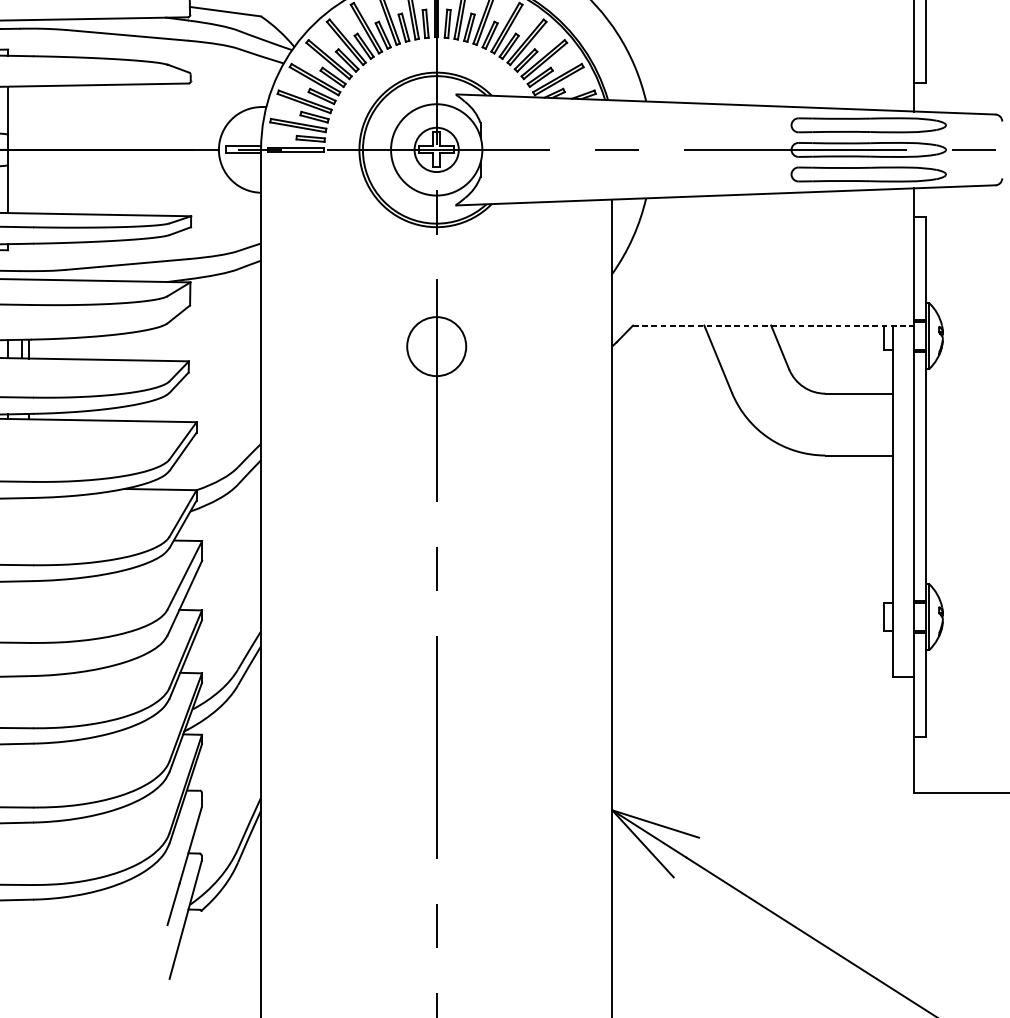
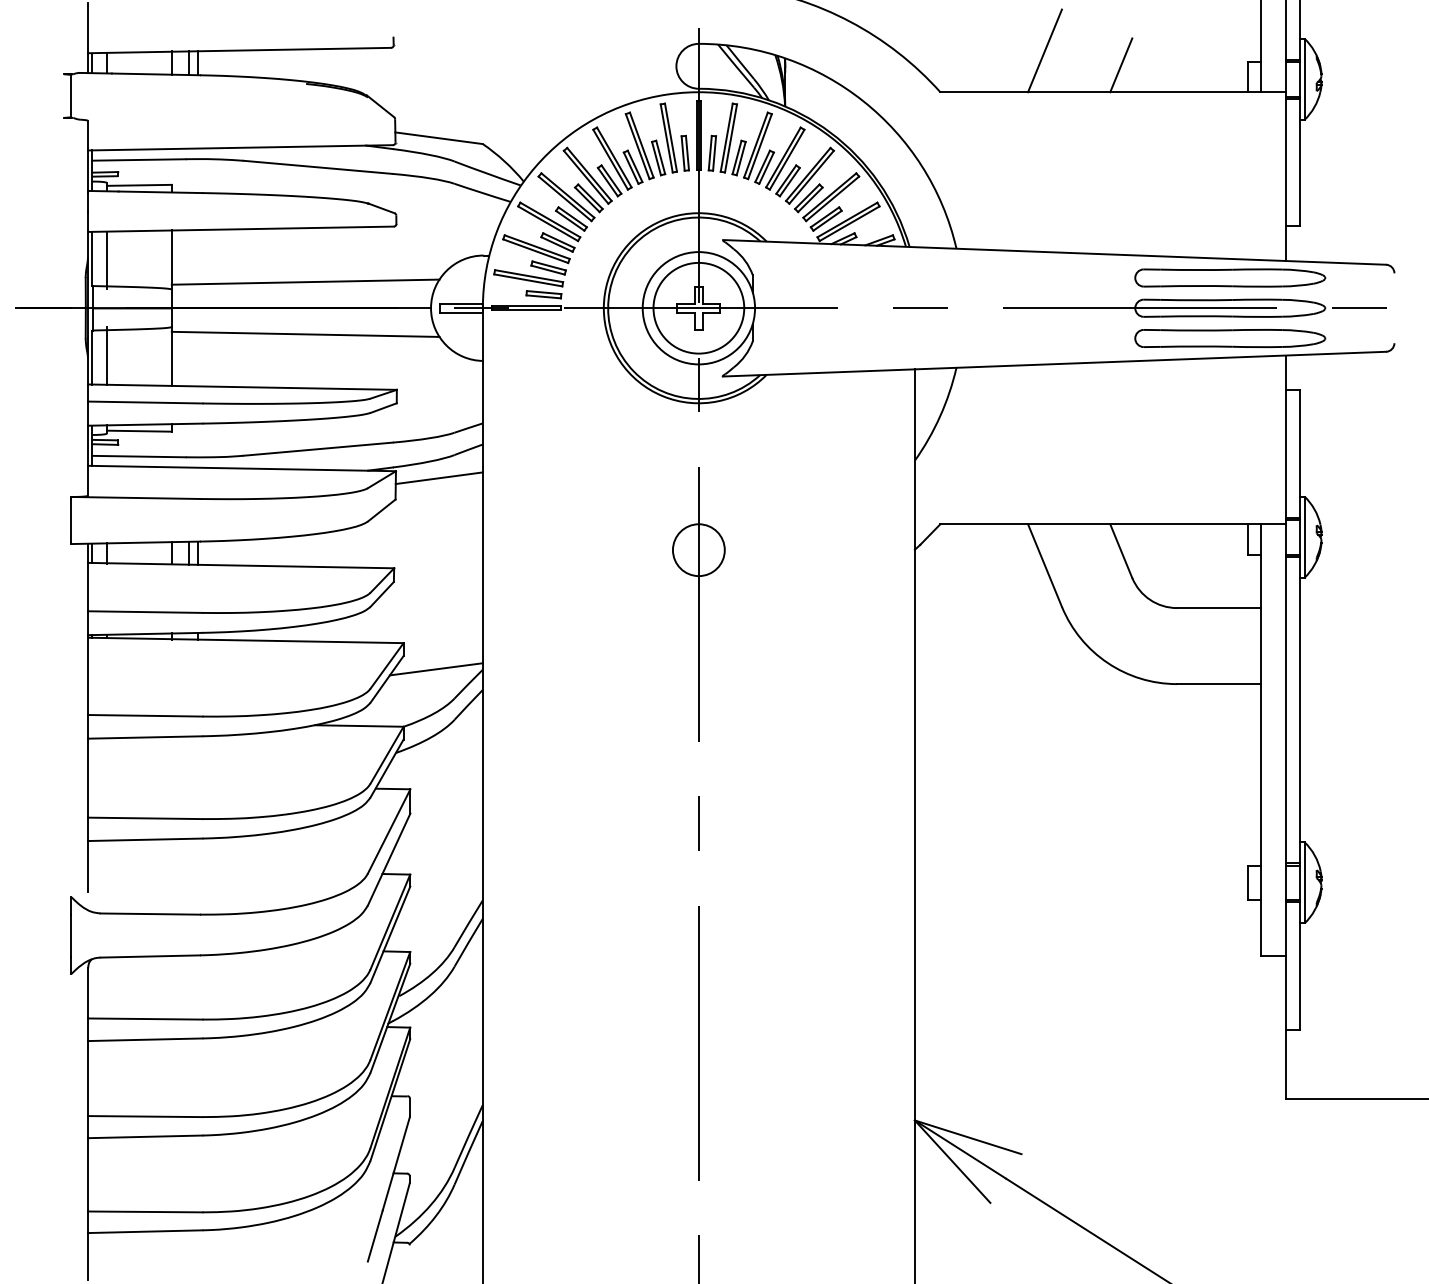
line: (116, 128) -> (305, 281), added
circle: (436, 149) -> (698, 307), size x1.67
line: (116, 170) -> (305, 333), added
line: (224, 288) -> (438, 478), added
line: (773, 325) -> (1113, 524), dashed -> solid
circle: (436, 346) -> (698, 550), size x0.71
line: (222, 443) -> (435, 669), added

